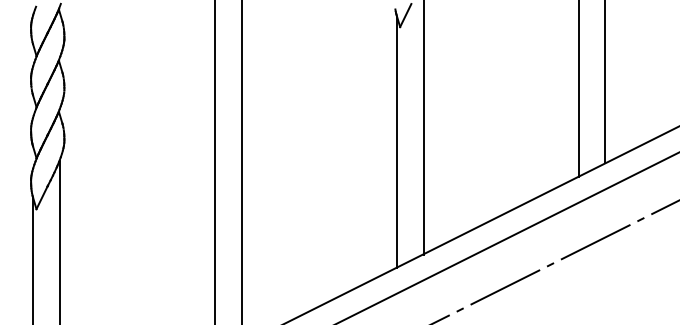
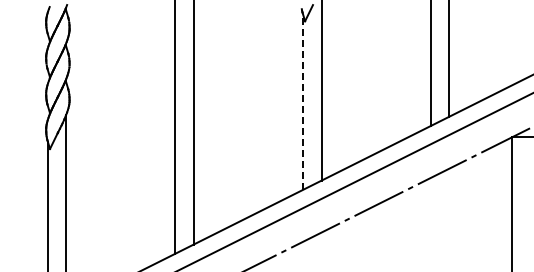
line: (396, 142) -> (302, 102), solid -> dashed

